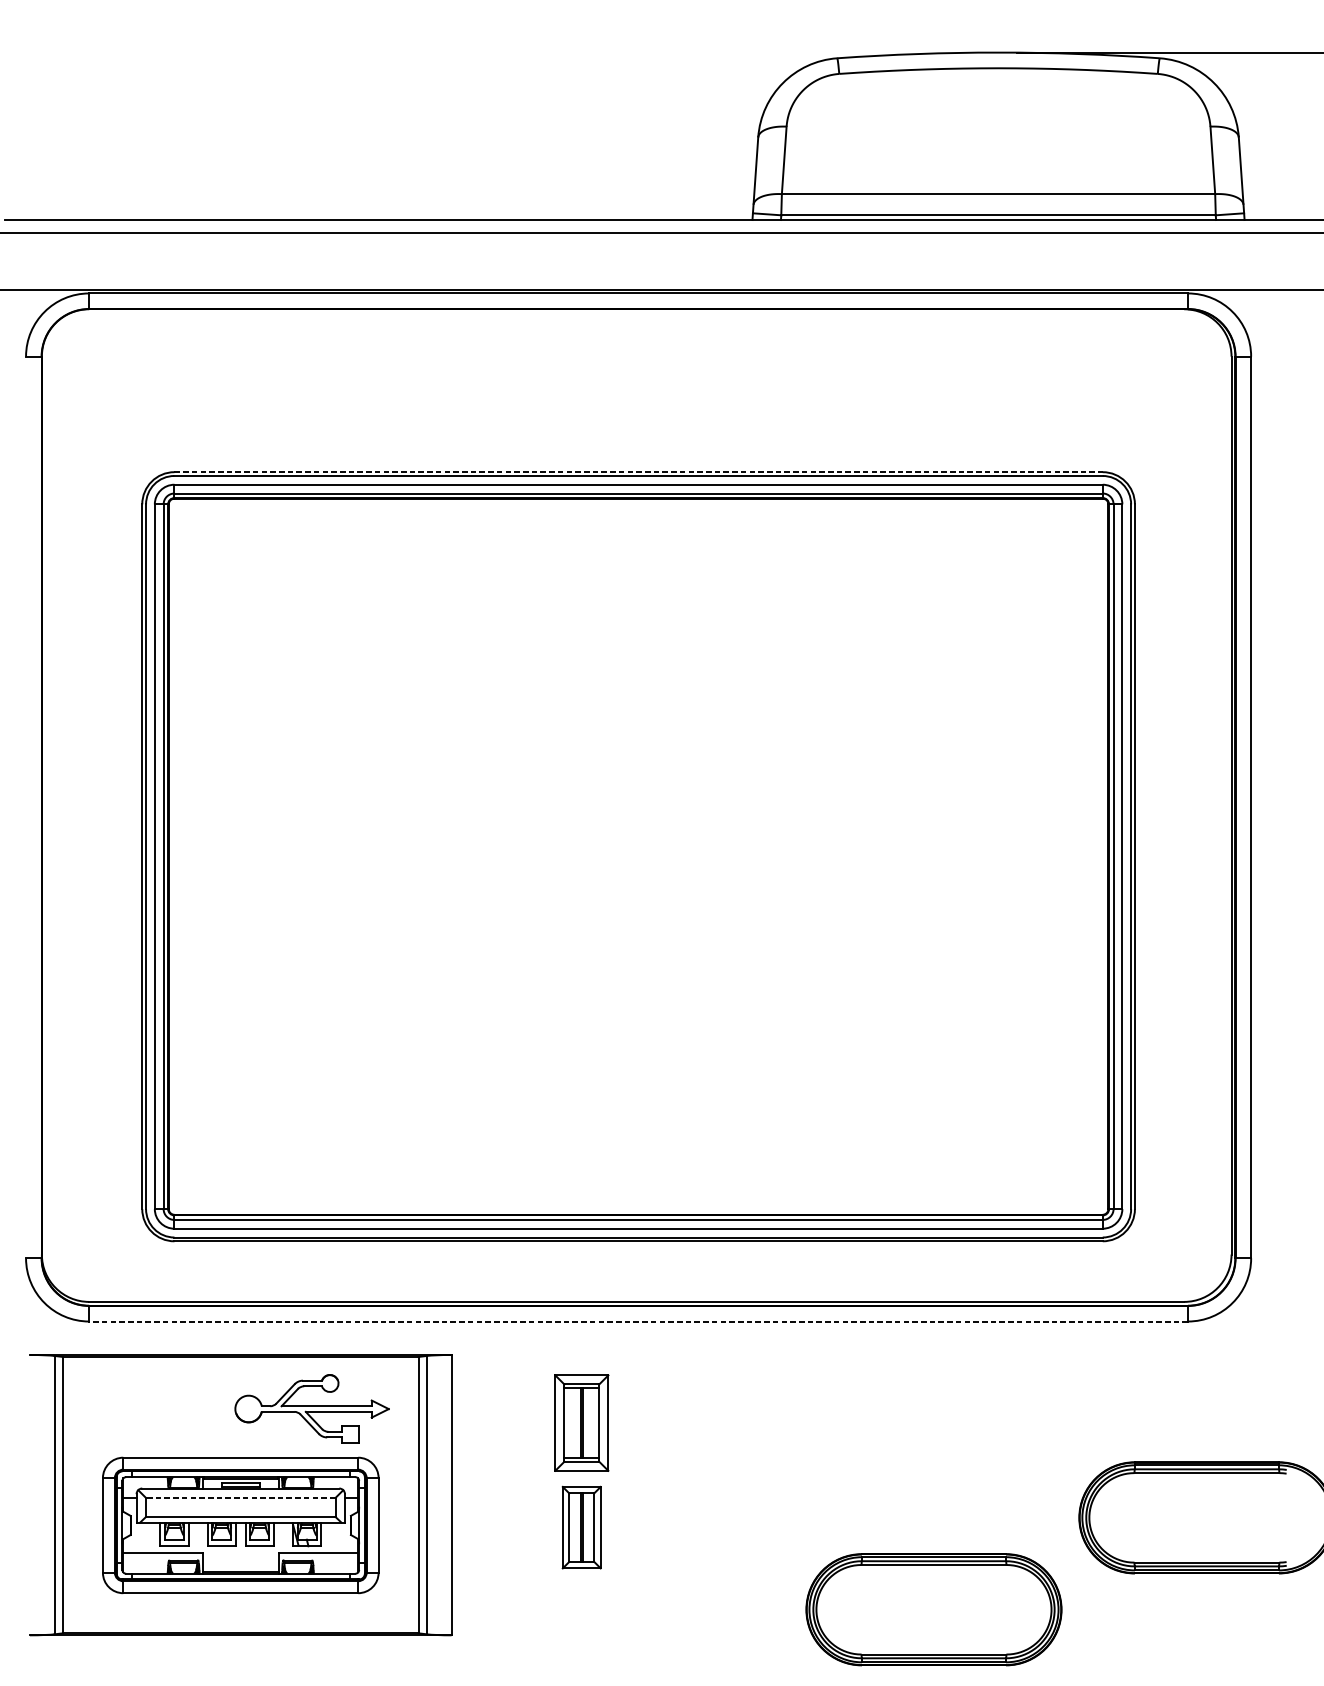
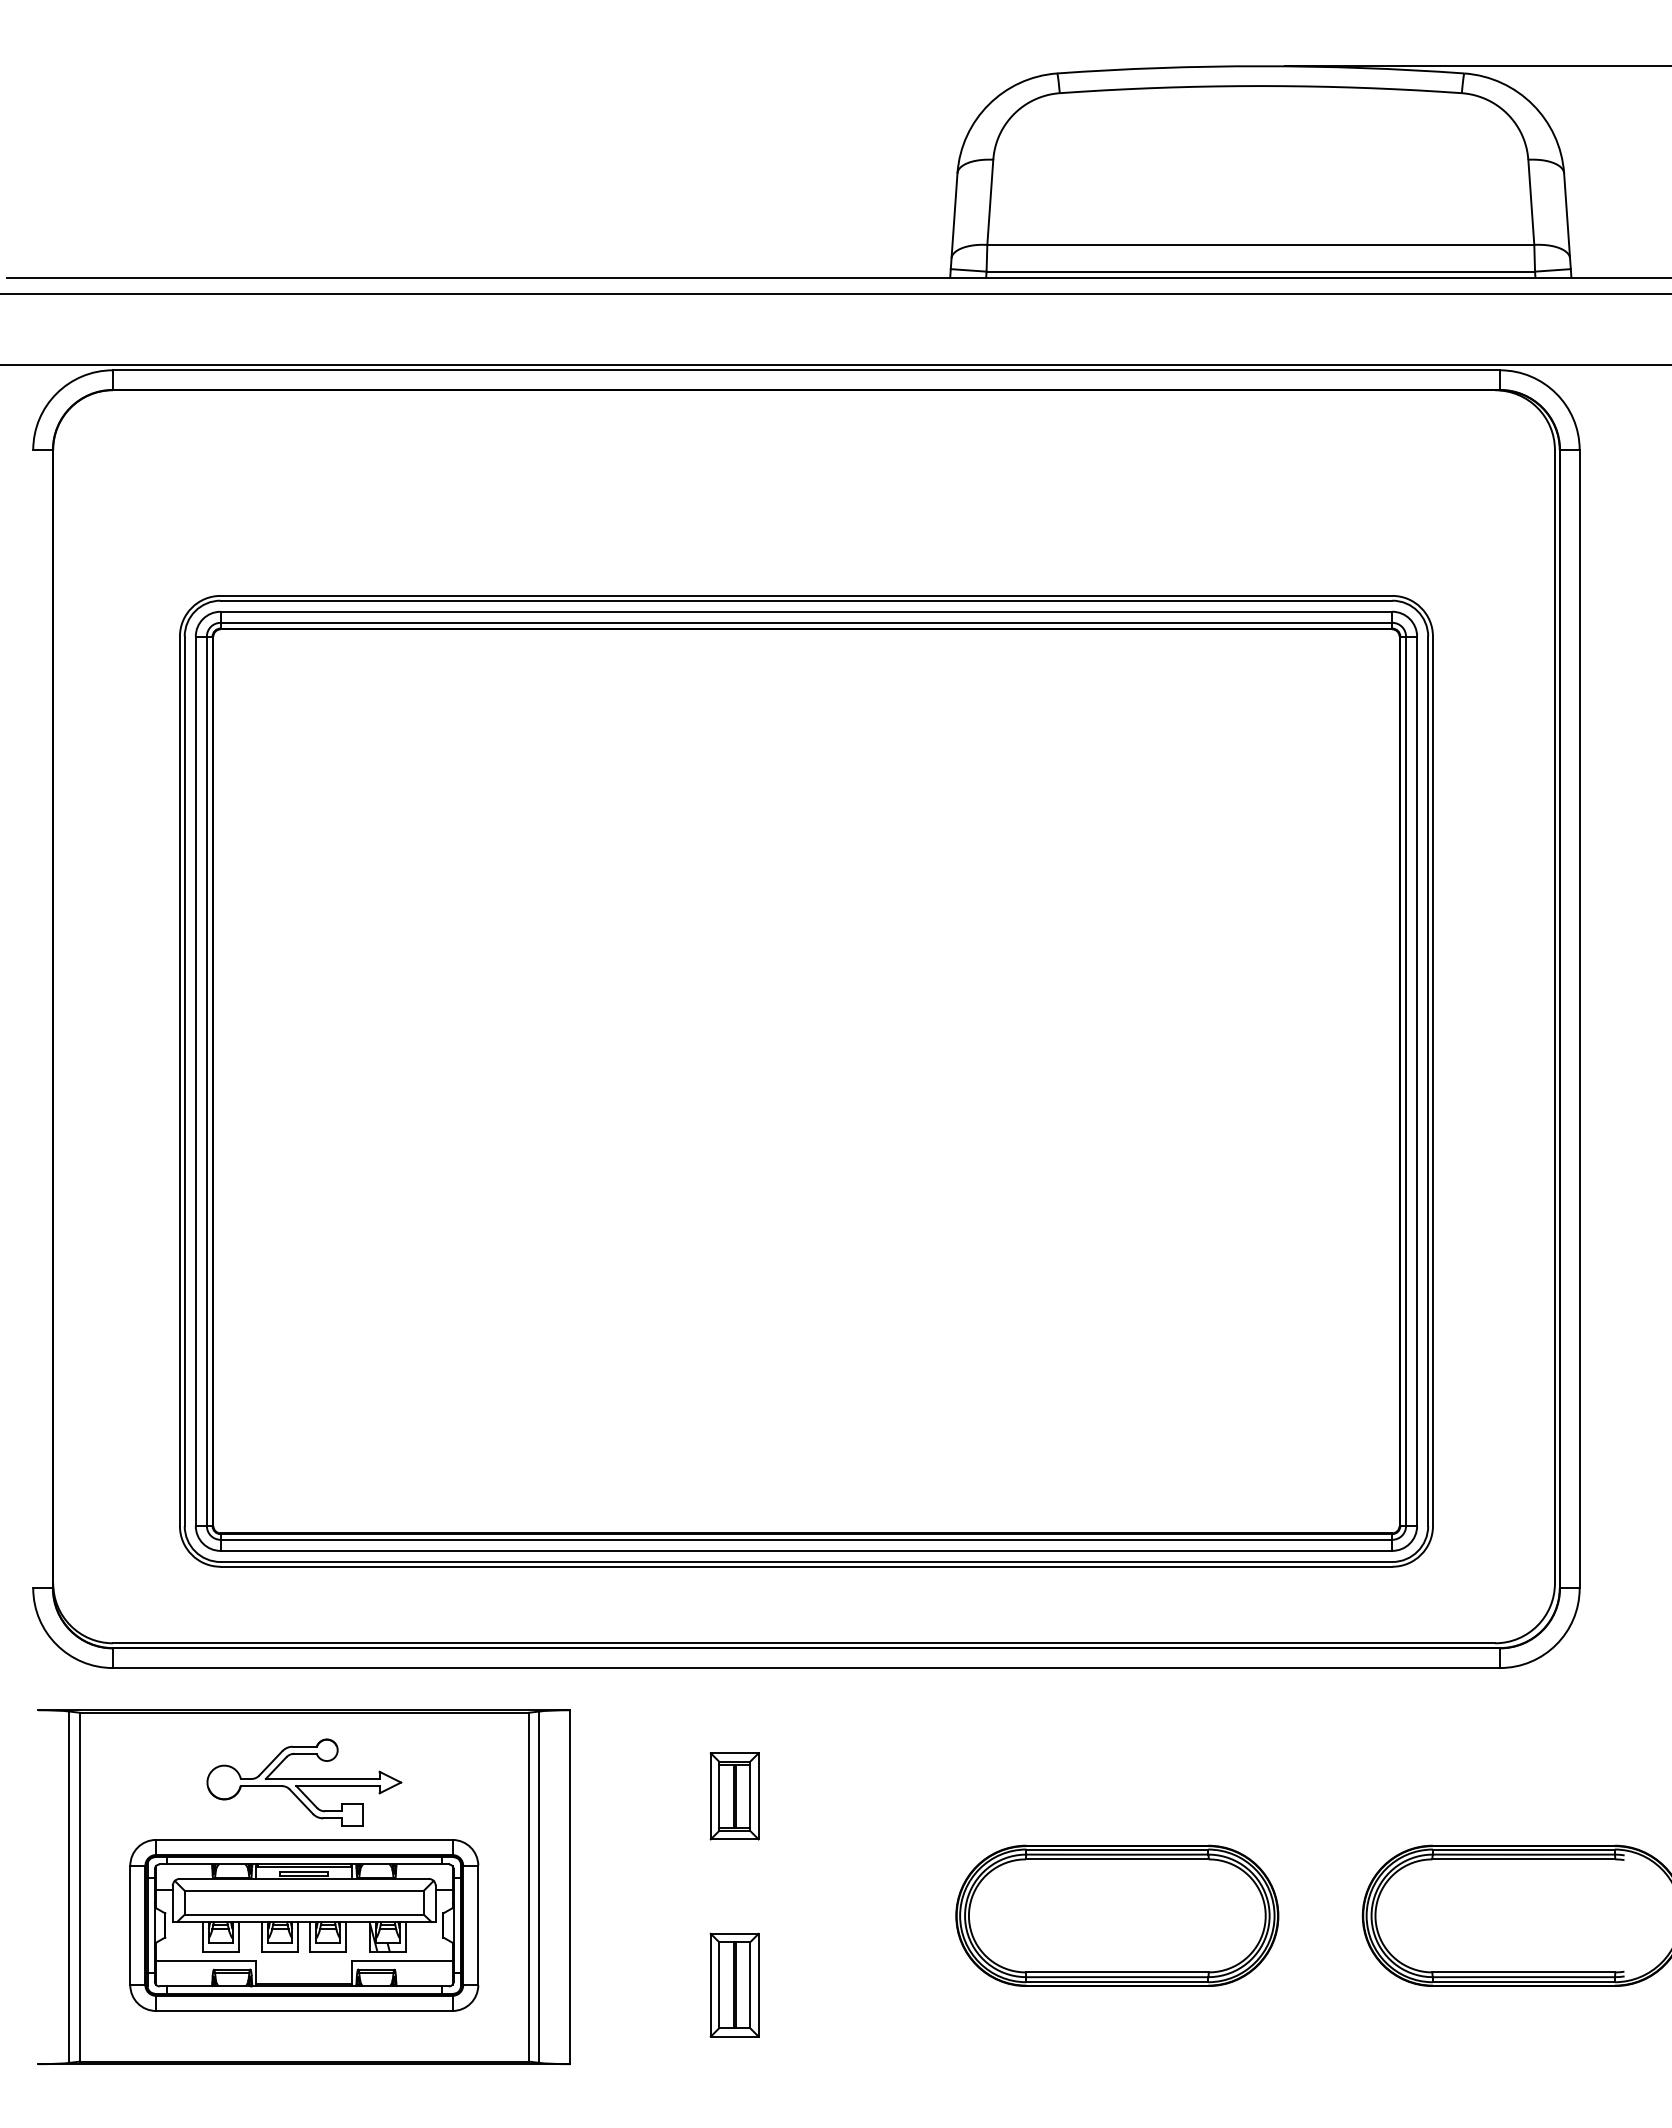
line: (638, 471) -> (806, 595), dashed -> solid
line: (637, 1321) -> (805, 1668), dashed -> solid
part: (312, 1409) -> (304, 1782), moved
part: (581, 1423) -> (734, 1796), size x0.71
line: (240, 1497) -> (304, 1890), dashed -> solid
part: (581, 1527) -> (734, 1984), moved
part: (934, 1609) -> (1117, 1915), moved

